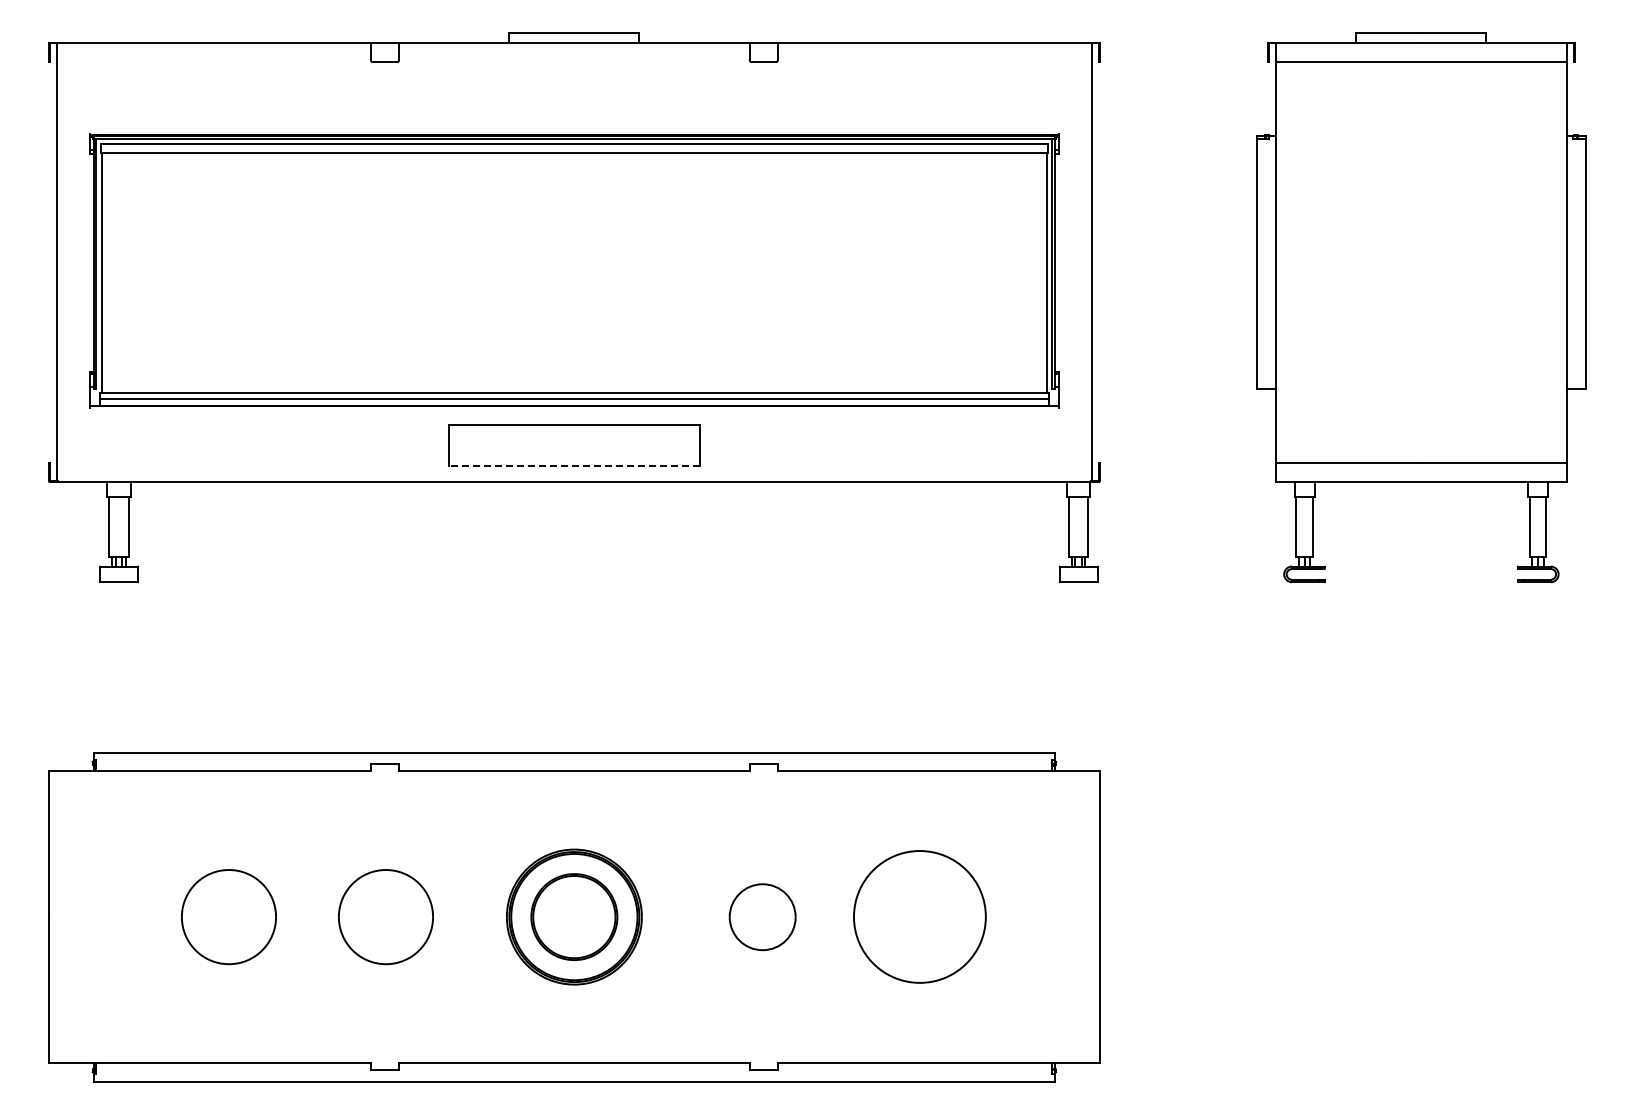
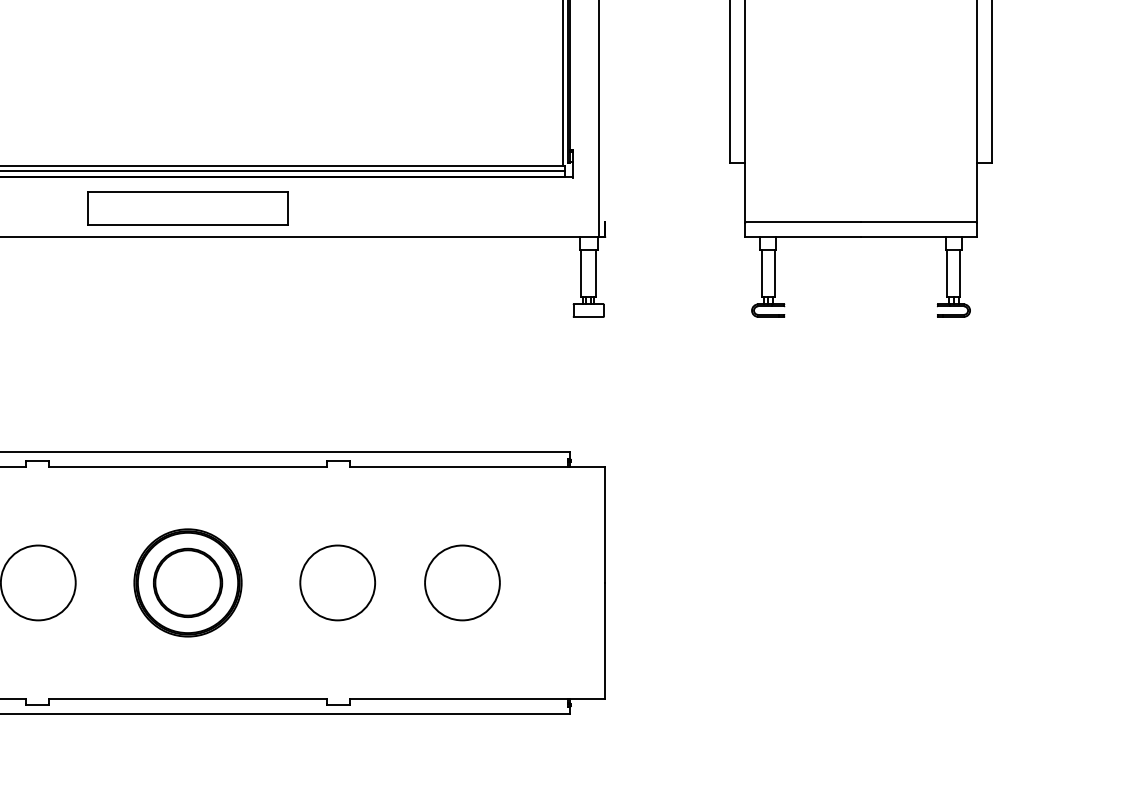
line: (574, 466) -> (188, 224), dashed -> solid
part: (762, 917) -> (337, 583), size x1.43
part: (919, 917) -> (462, 583), size x0.71

